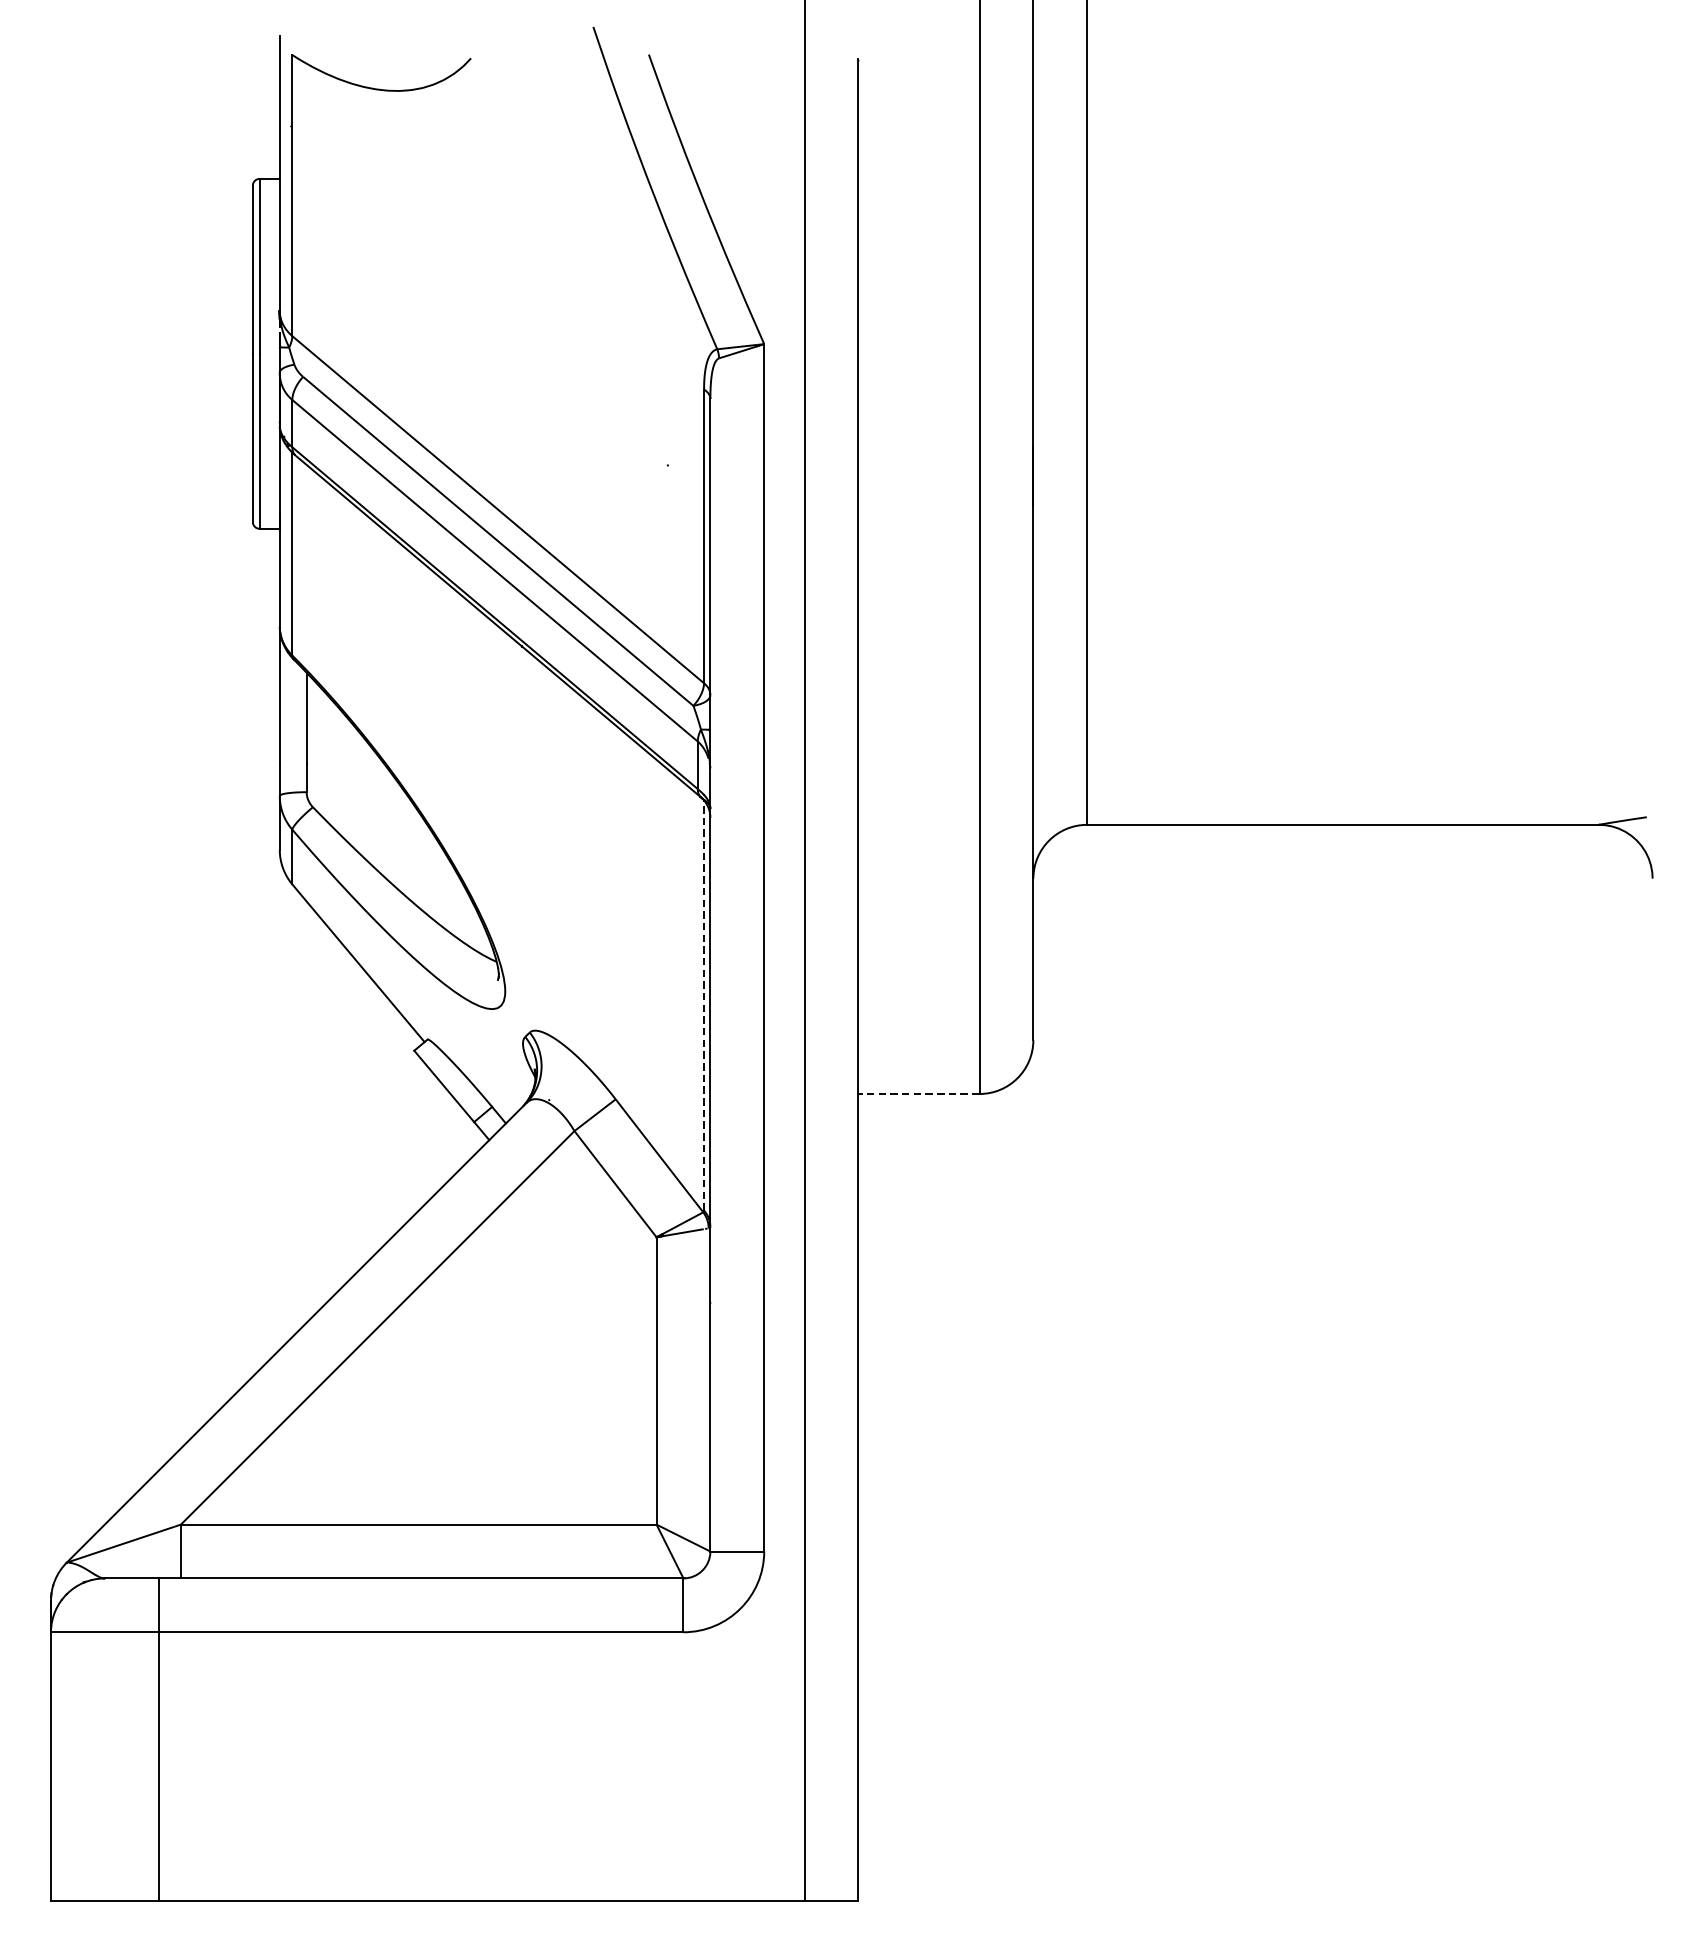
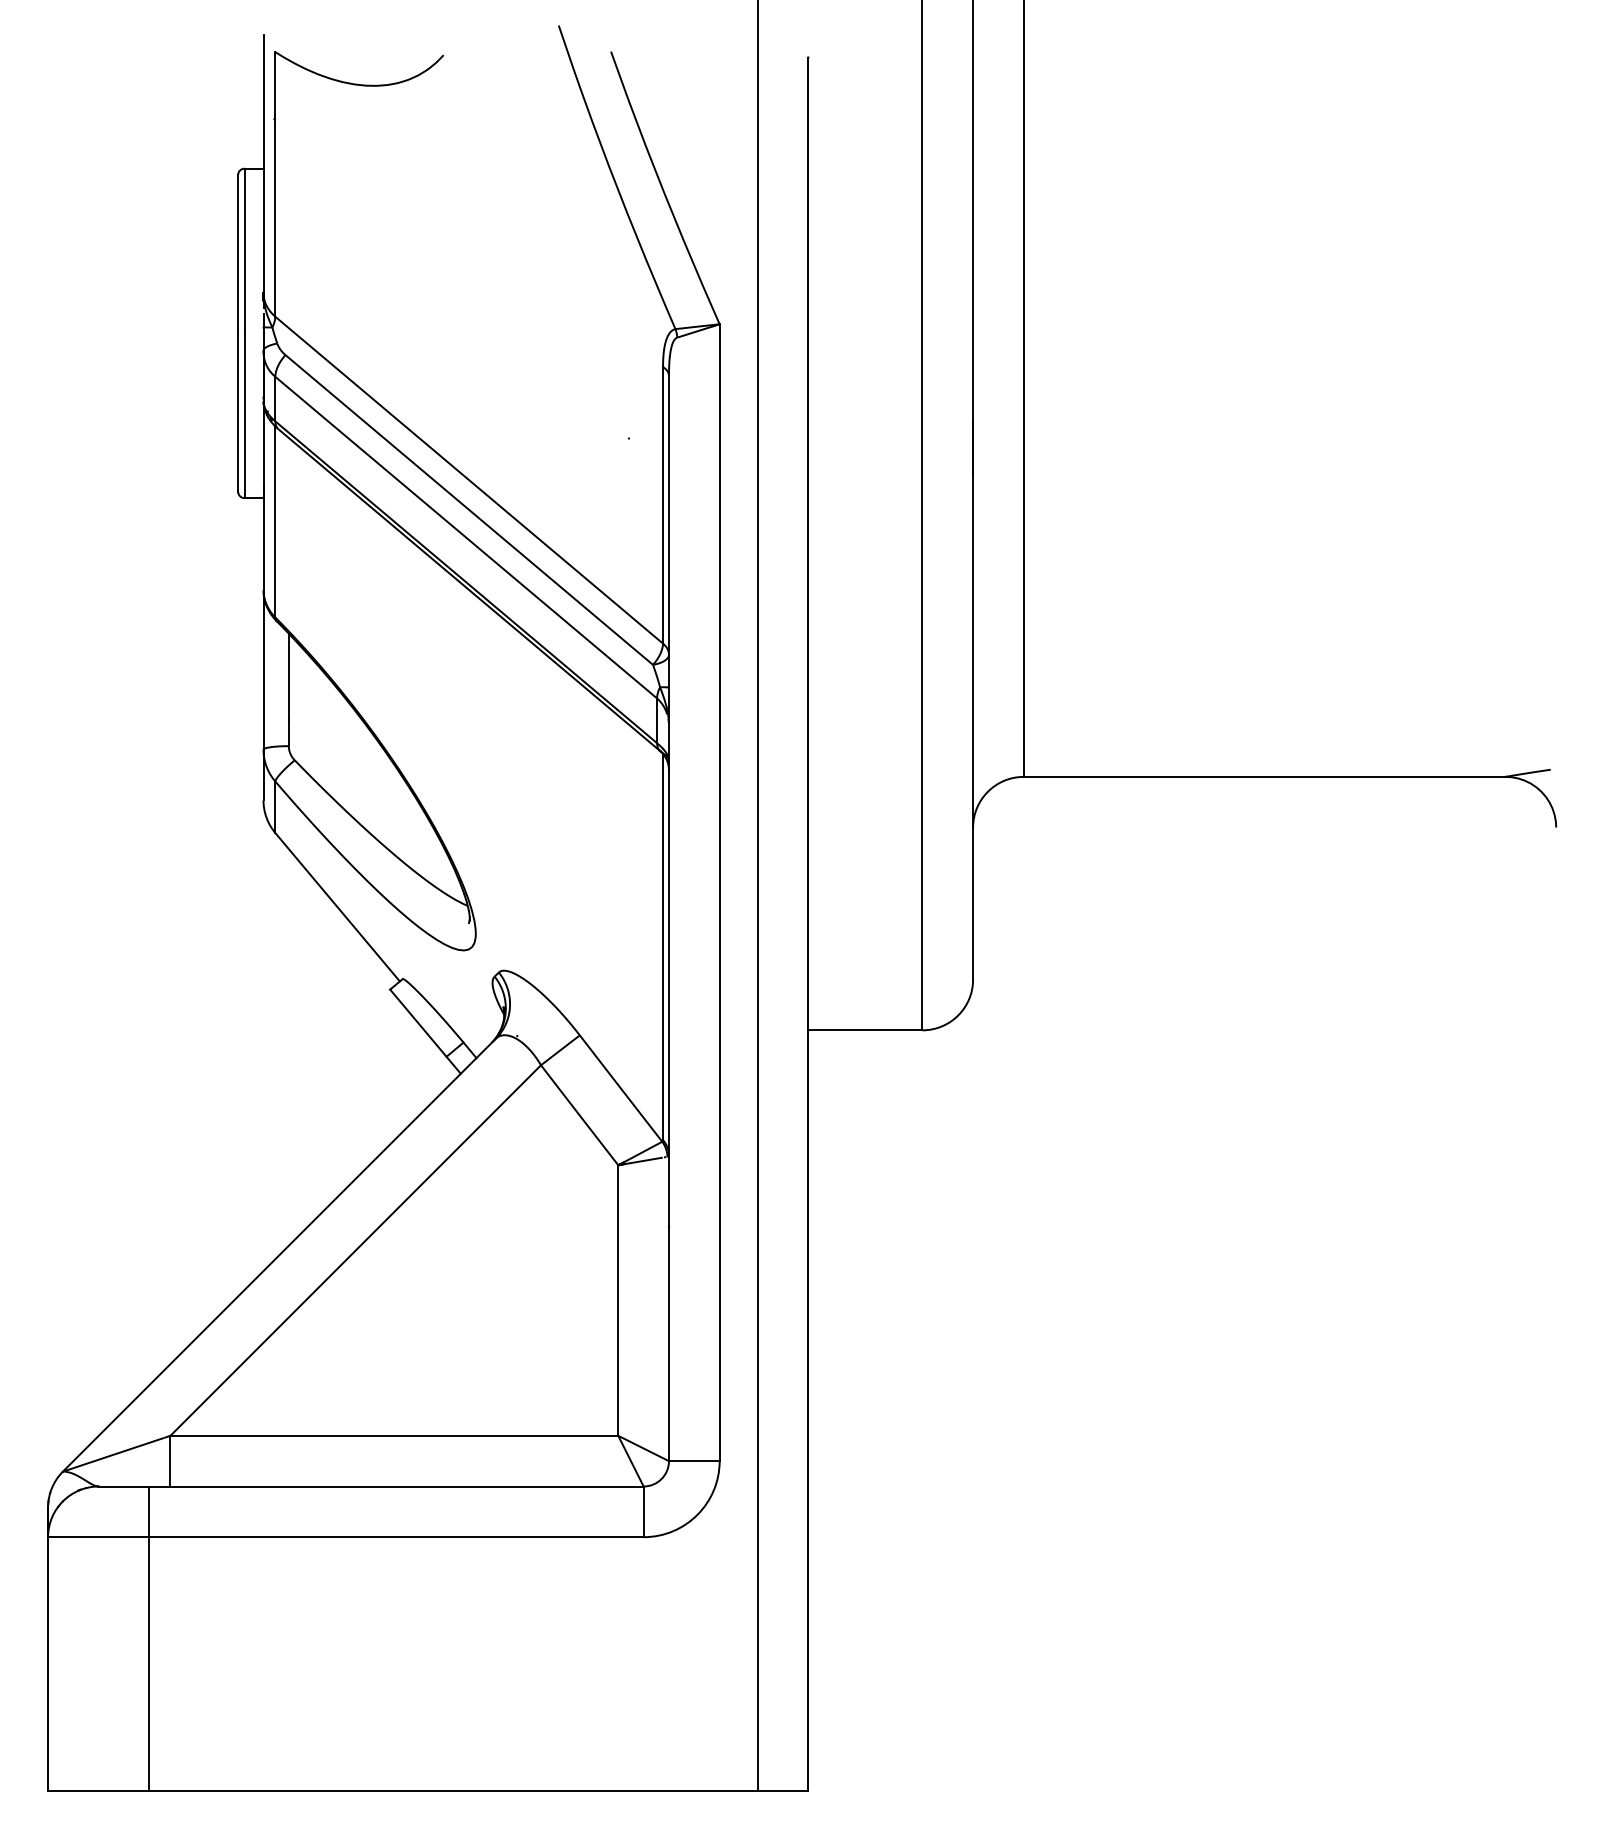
line: (704, 1004) -> (663, 946), dashed -> solid
line: (918, 1094) -> (864, 1030), dashed -> solid

